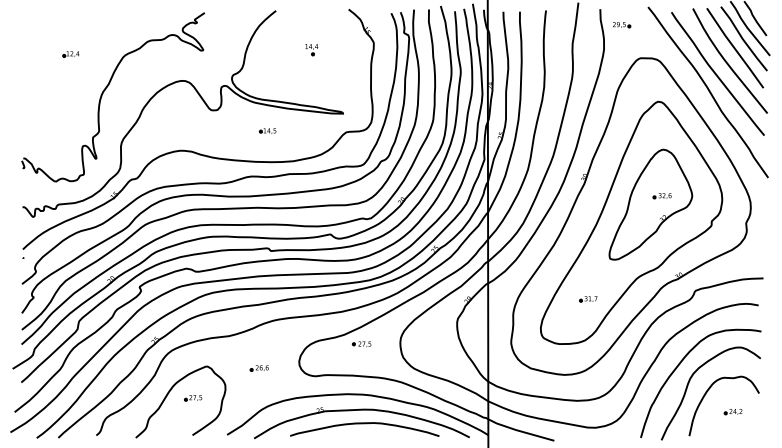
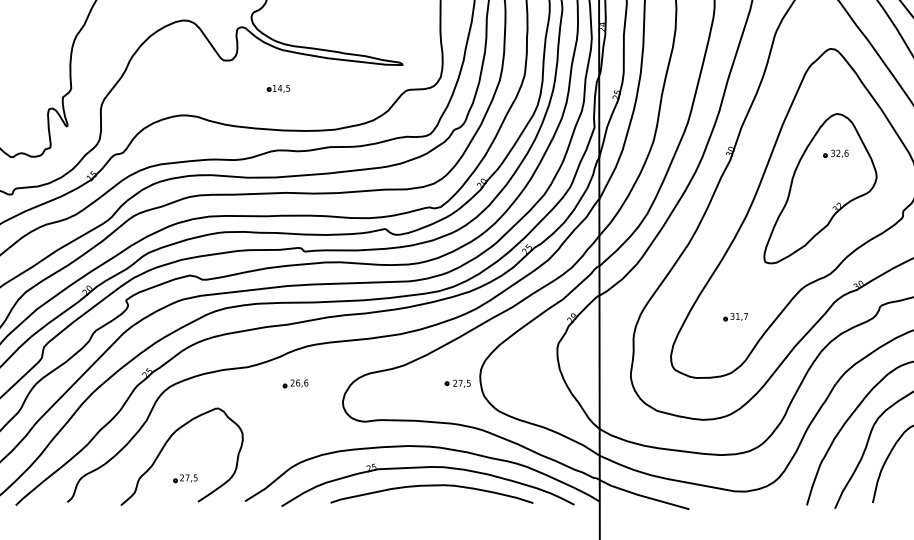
part: (267, 130) -> (278, 87), moved
part: (661, 196) -> (834, 154), moved
part: (361, 344) -> (457, 383), moved
part: (258, 368) -> (294, 383), moved
part: (193, 398) -> (185, 479), moved

